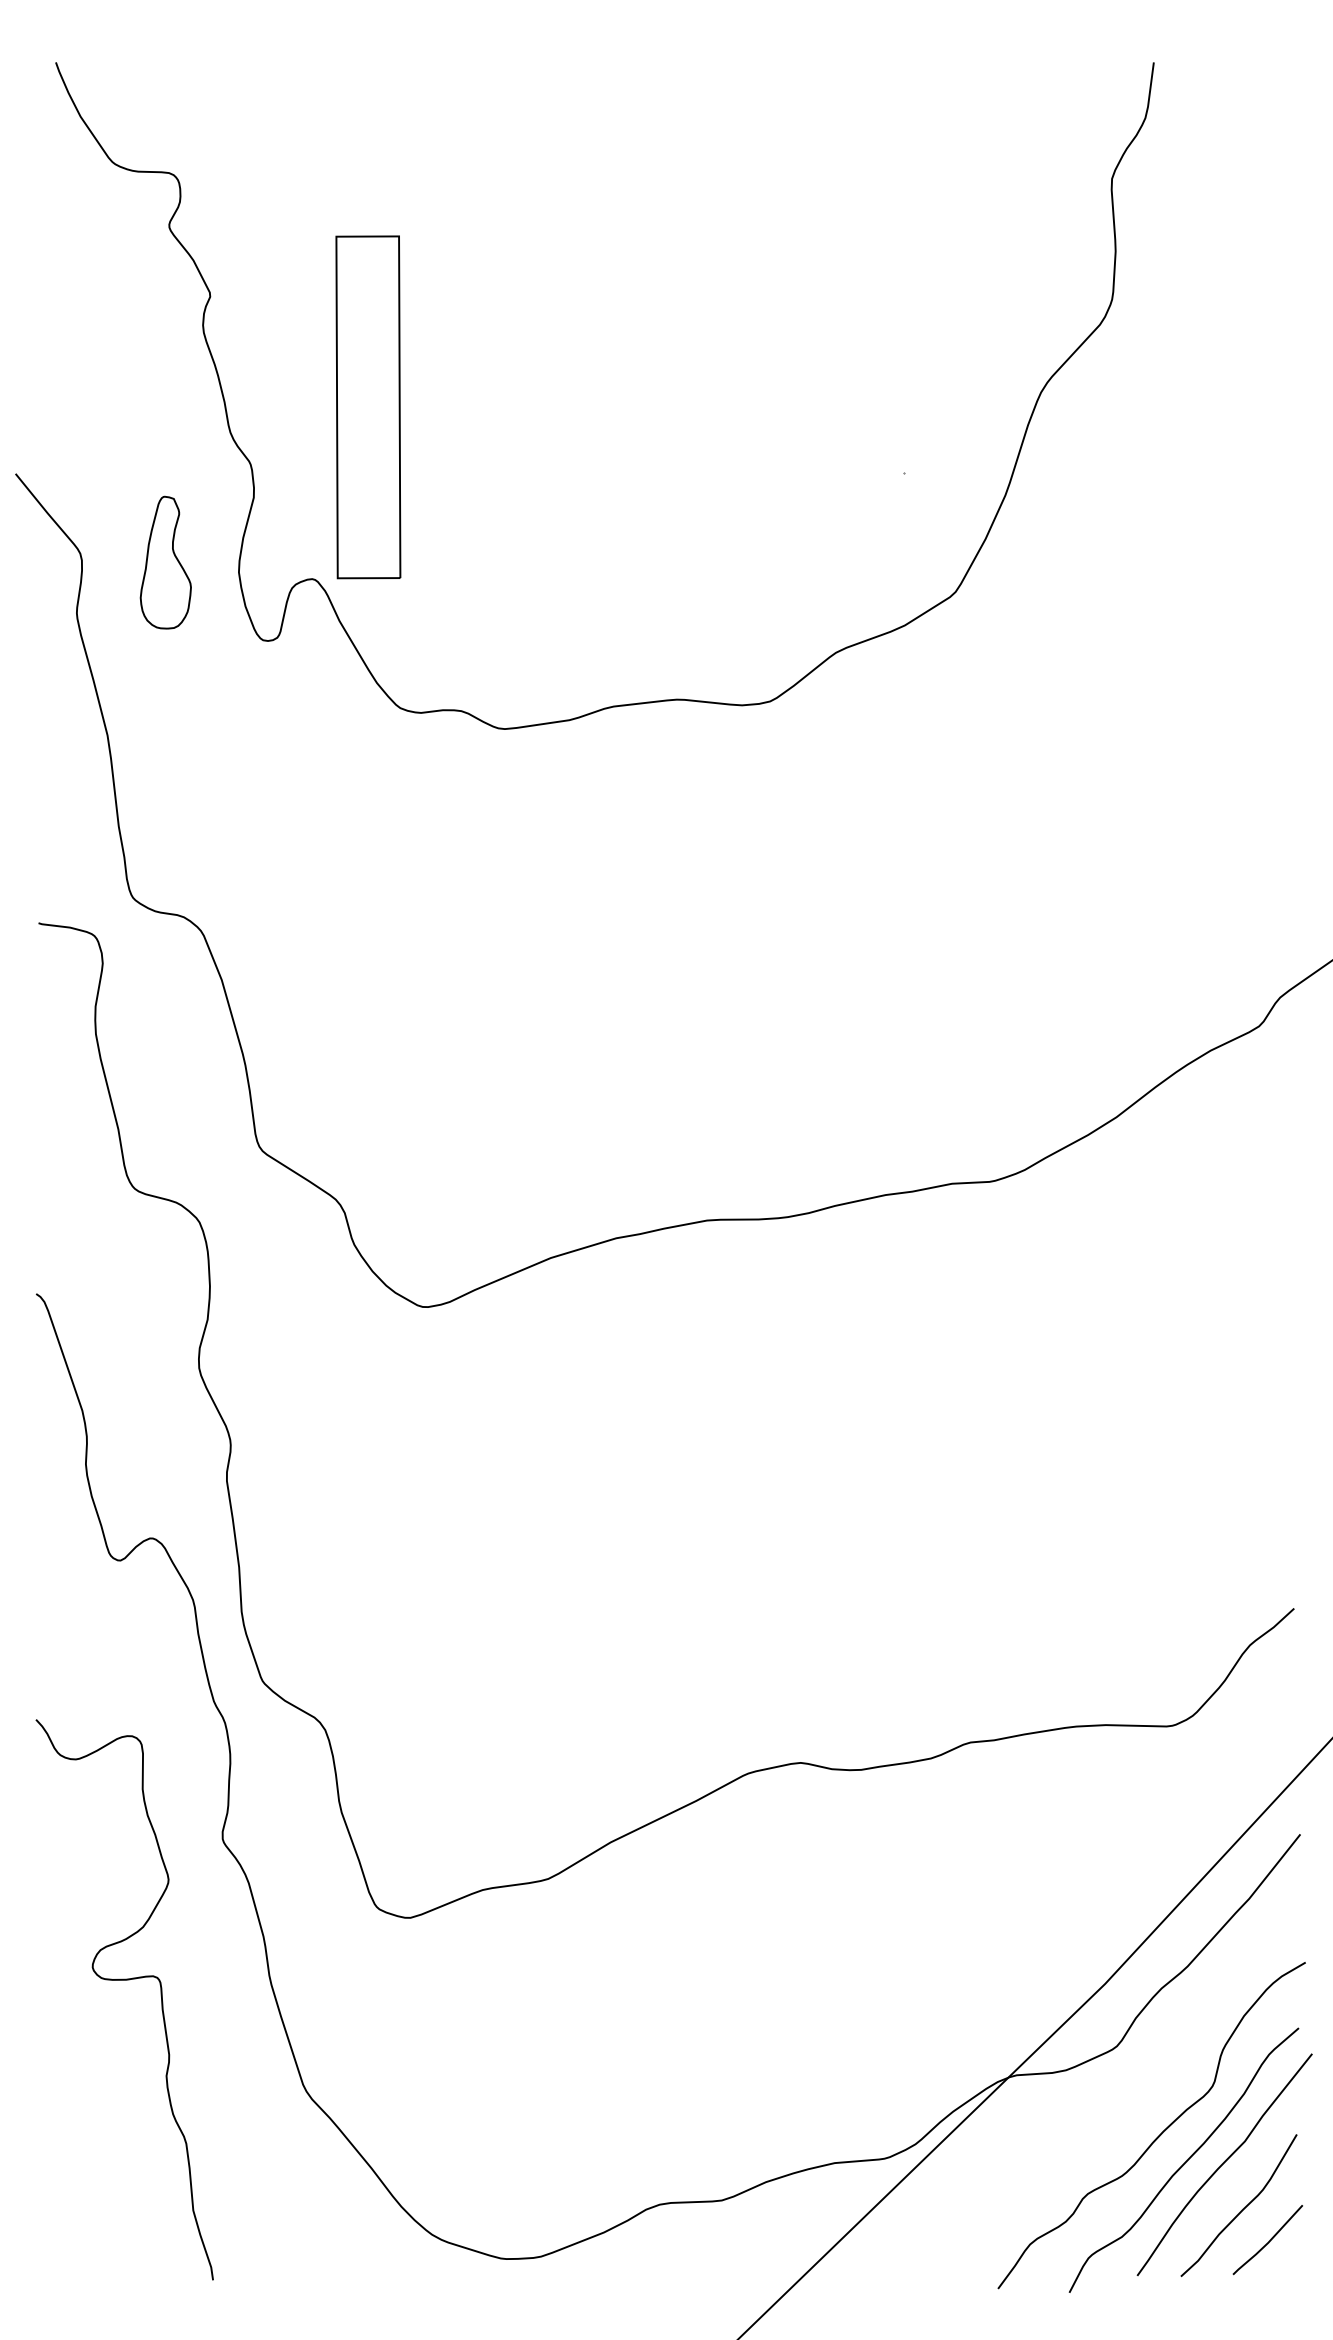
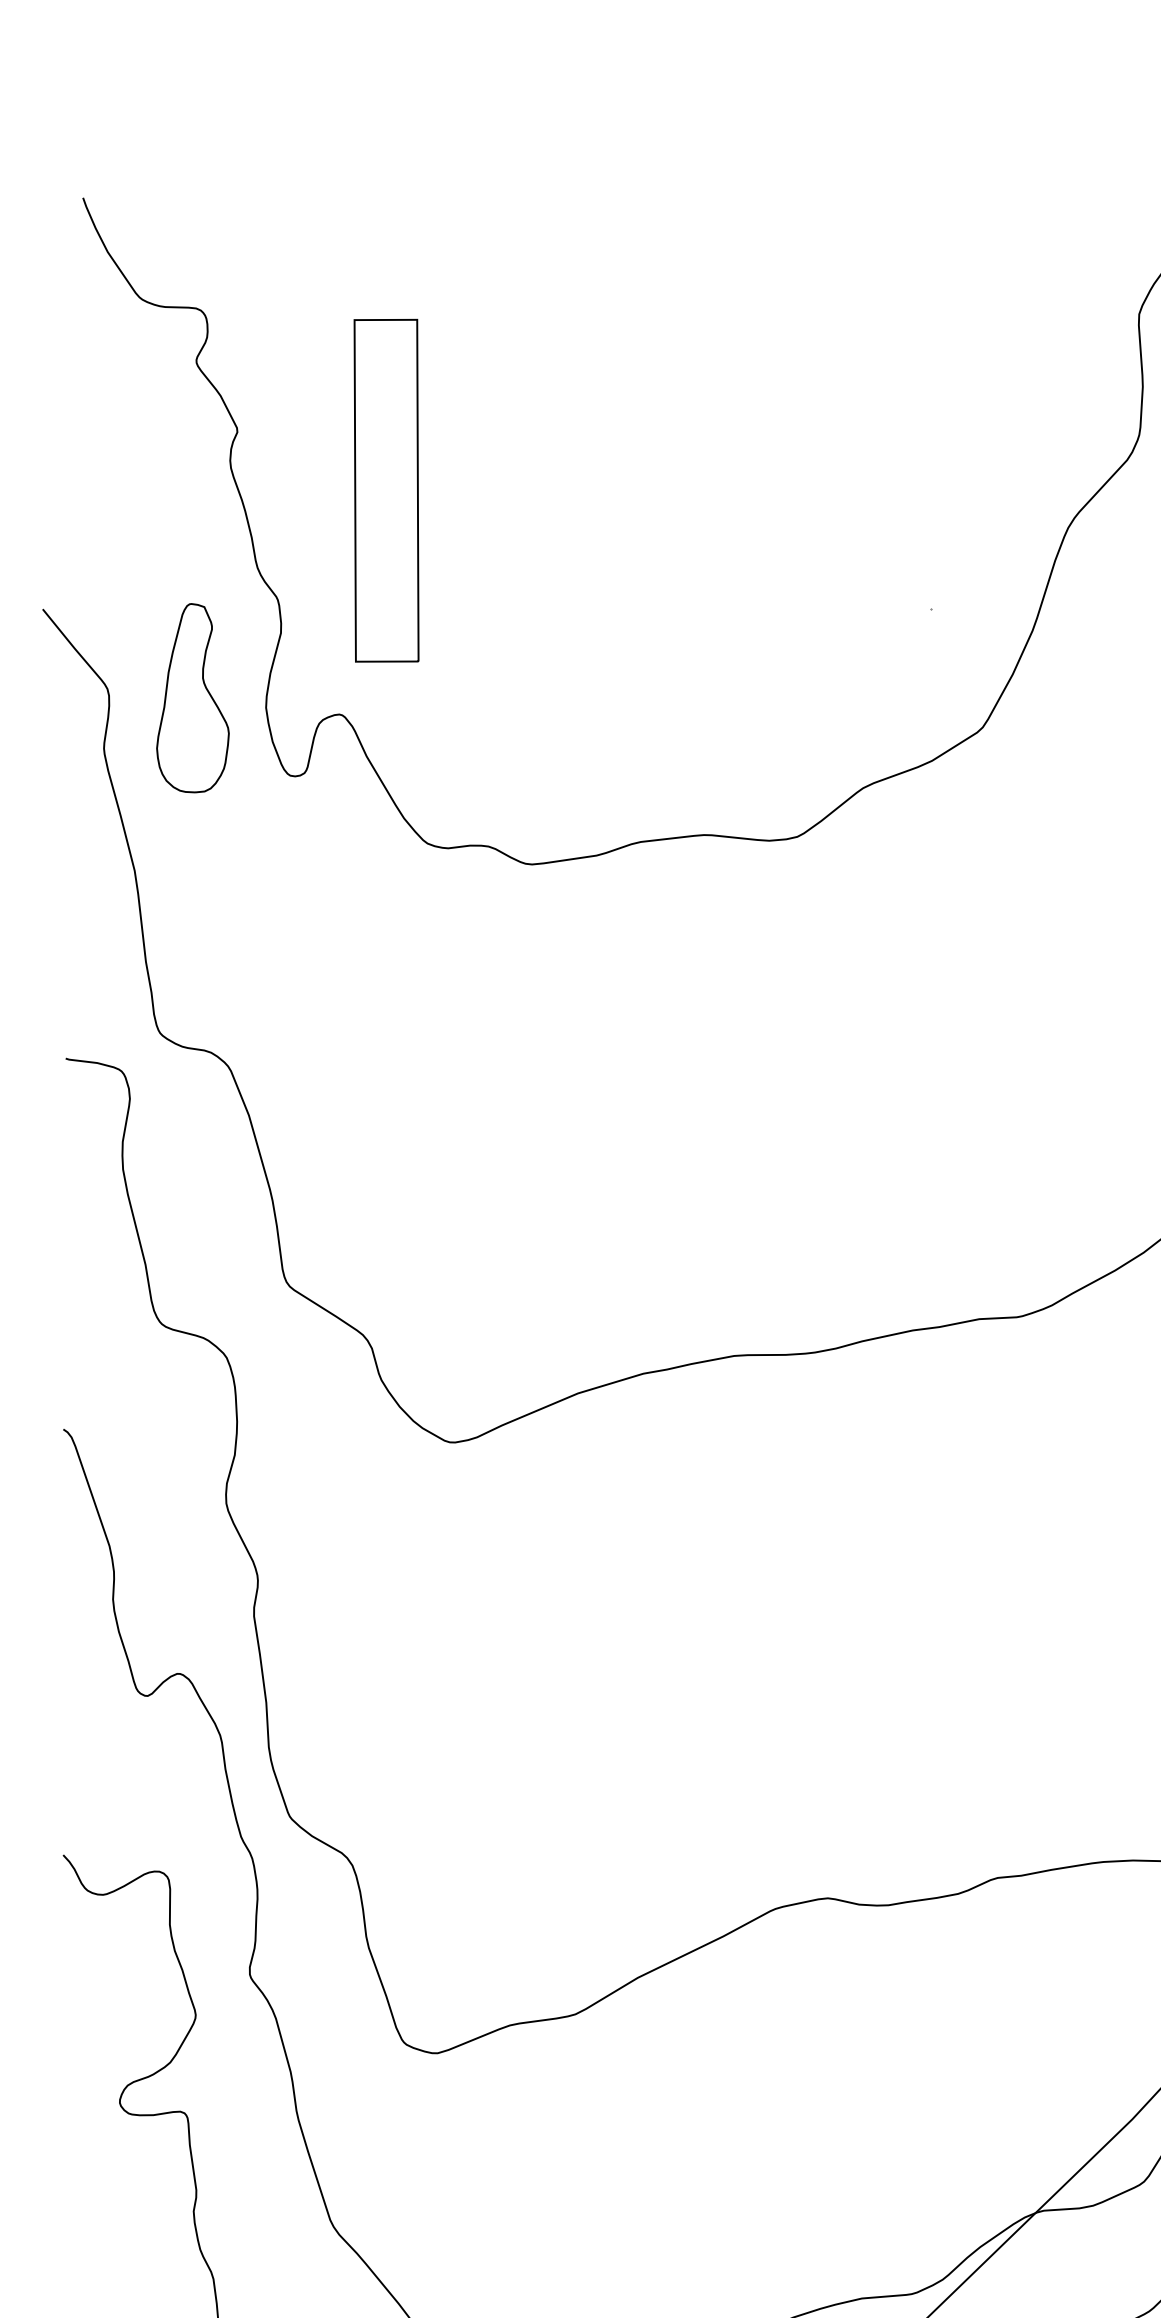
part: (368, 407) -> (386, 490), moved
part: (165, 562) -> (192, 697), size x1.43

